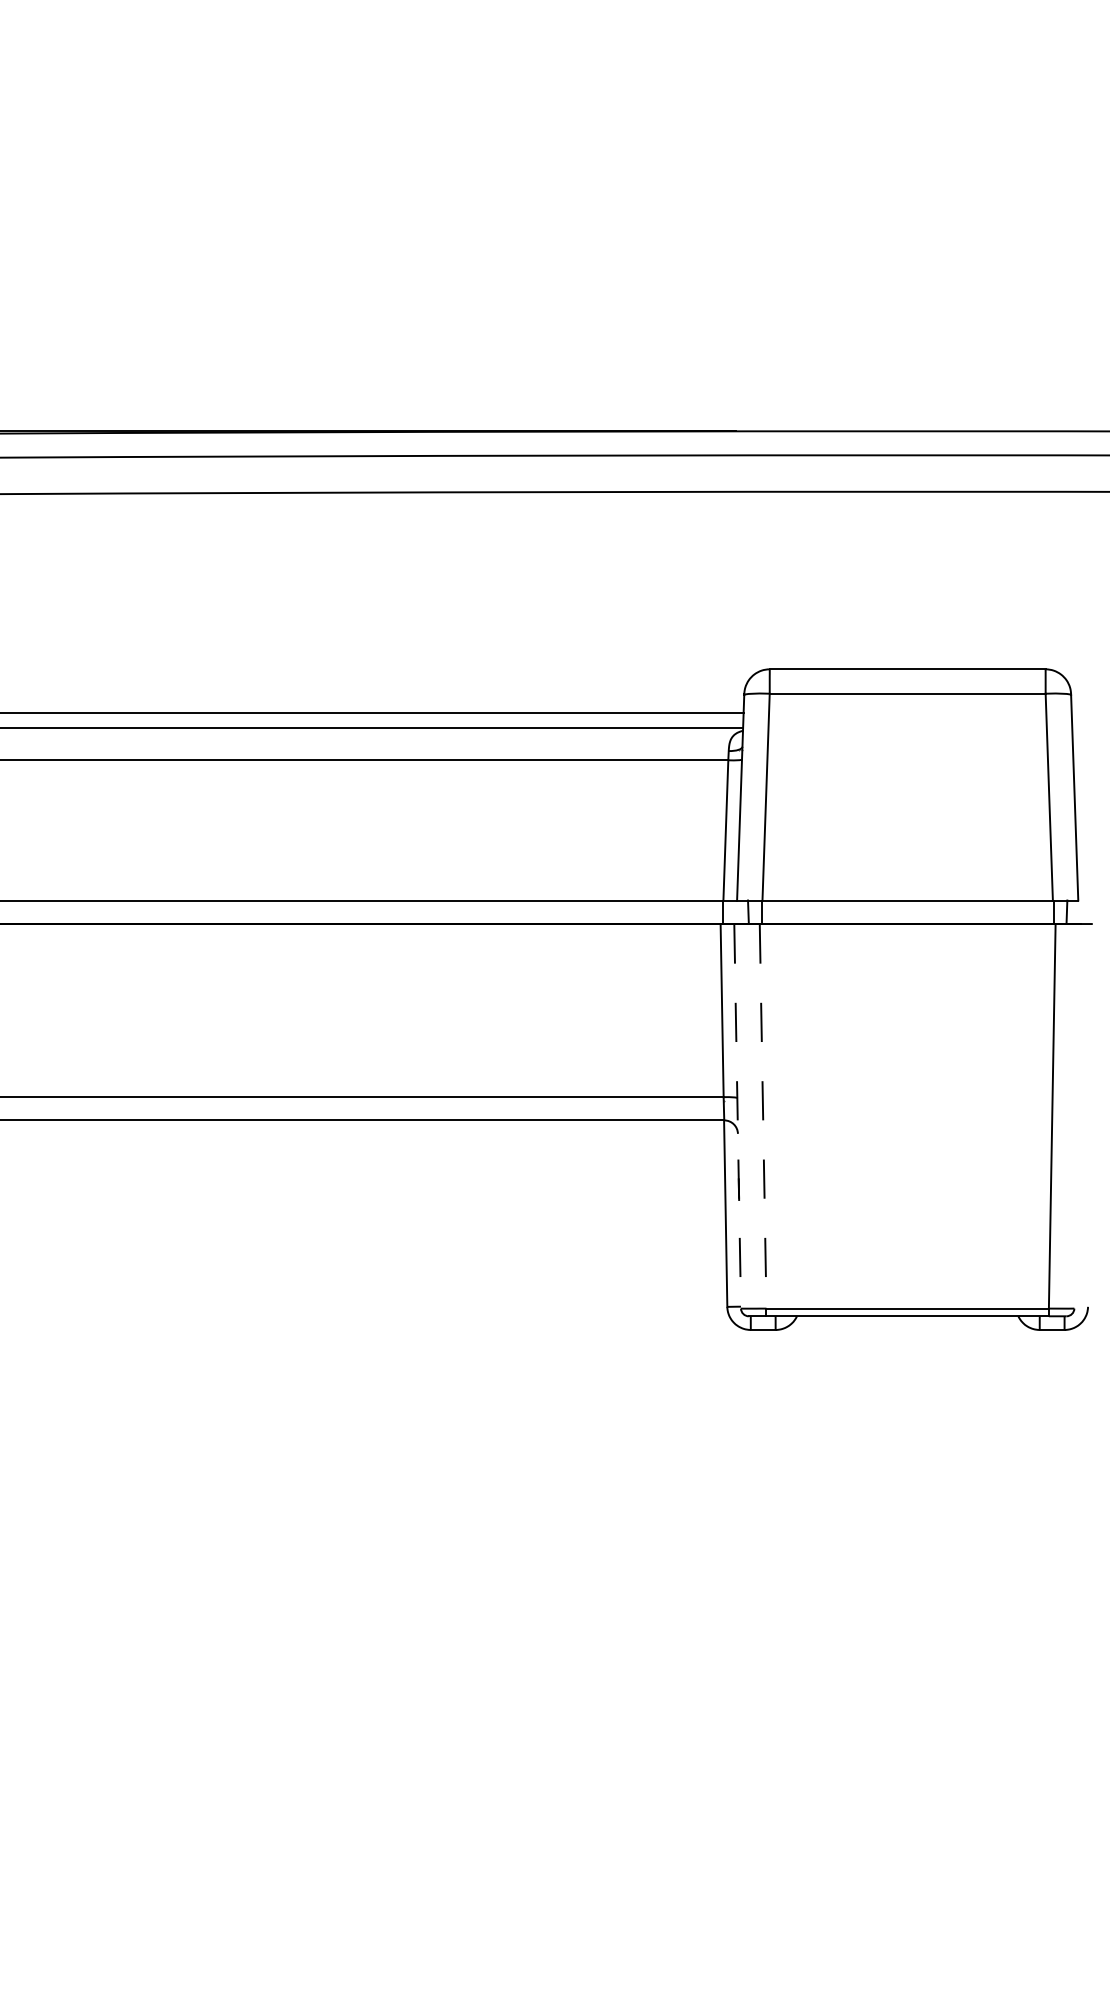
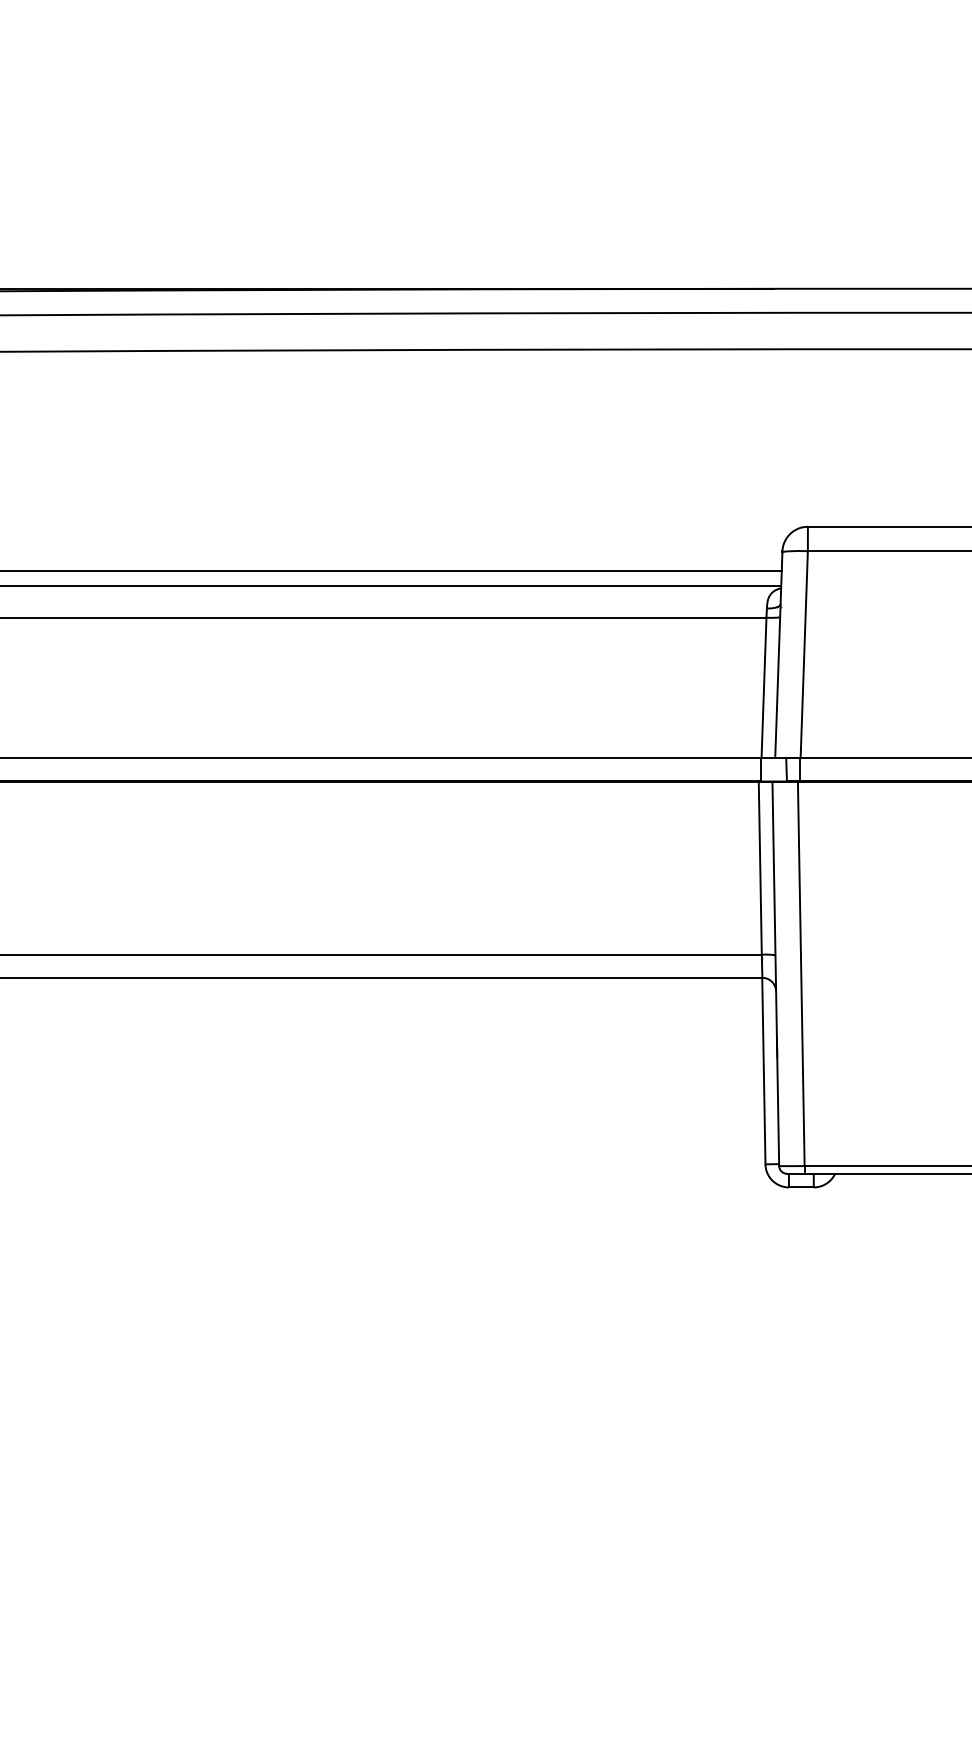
line: (737, 1117) -> (775, 974), dashed -> solid
line: (763, 1117) -> (801, 974), dashed -> solid

